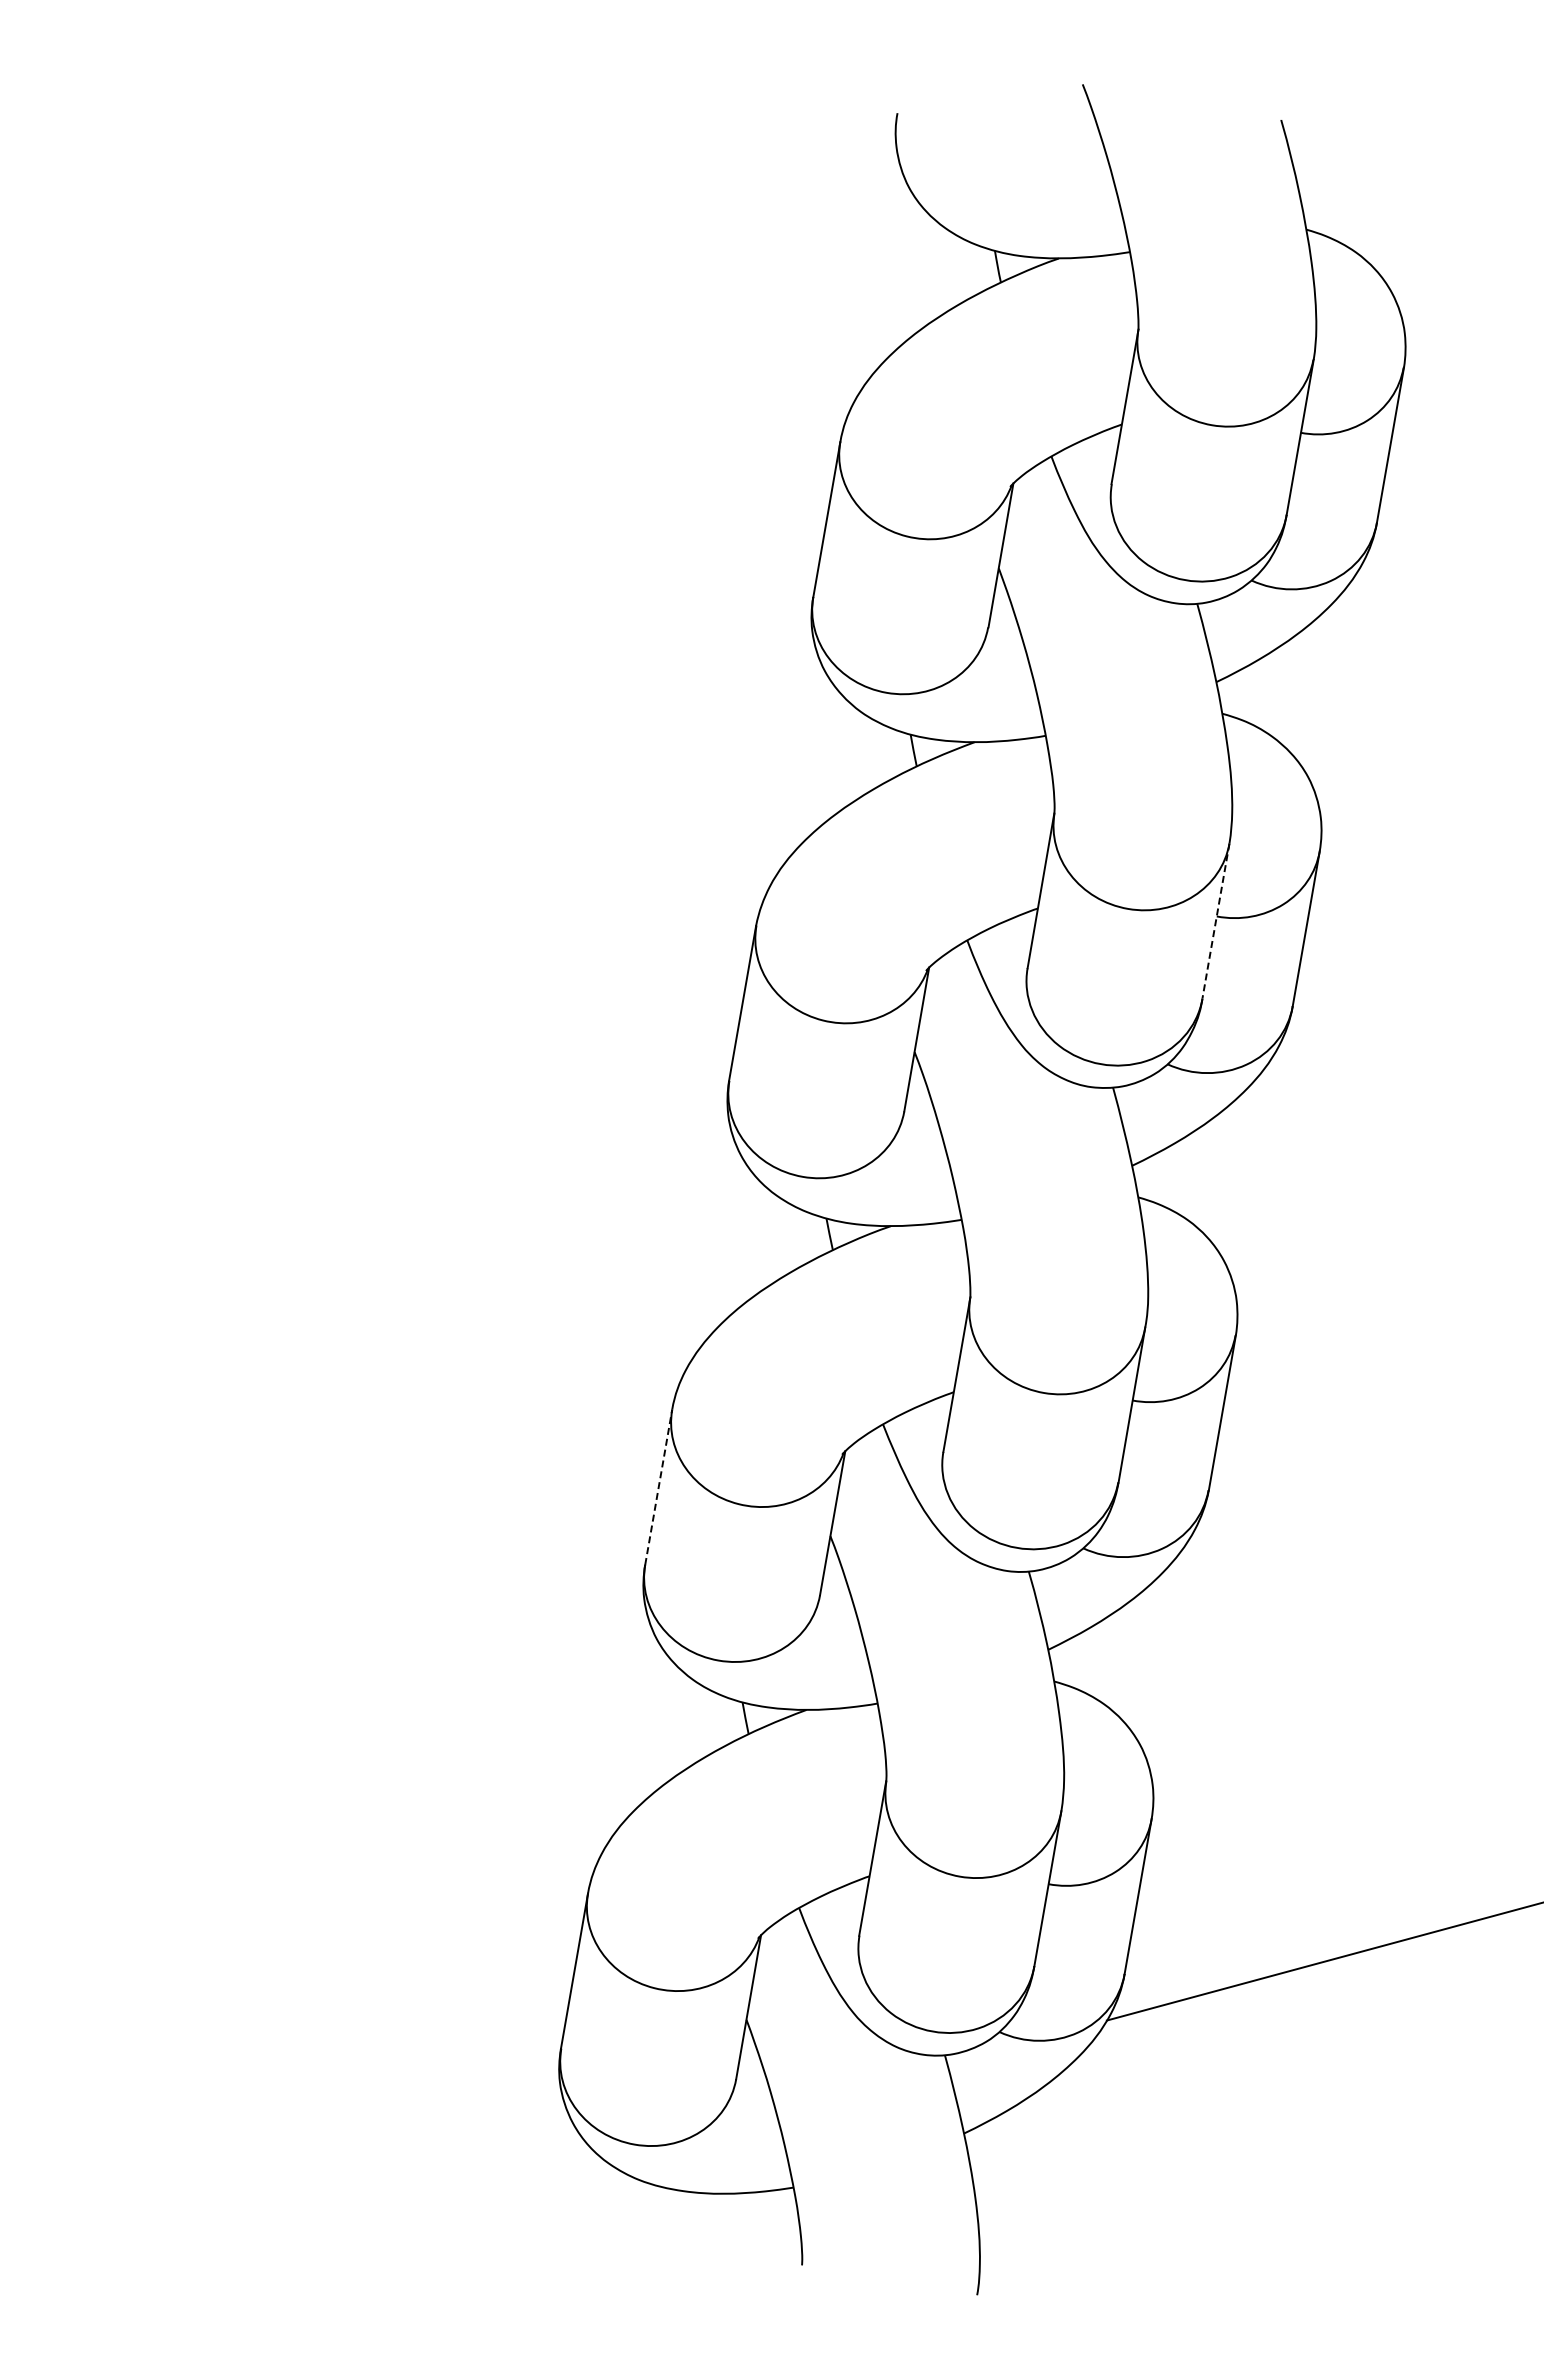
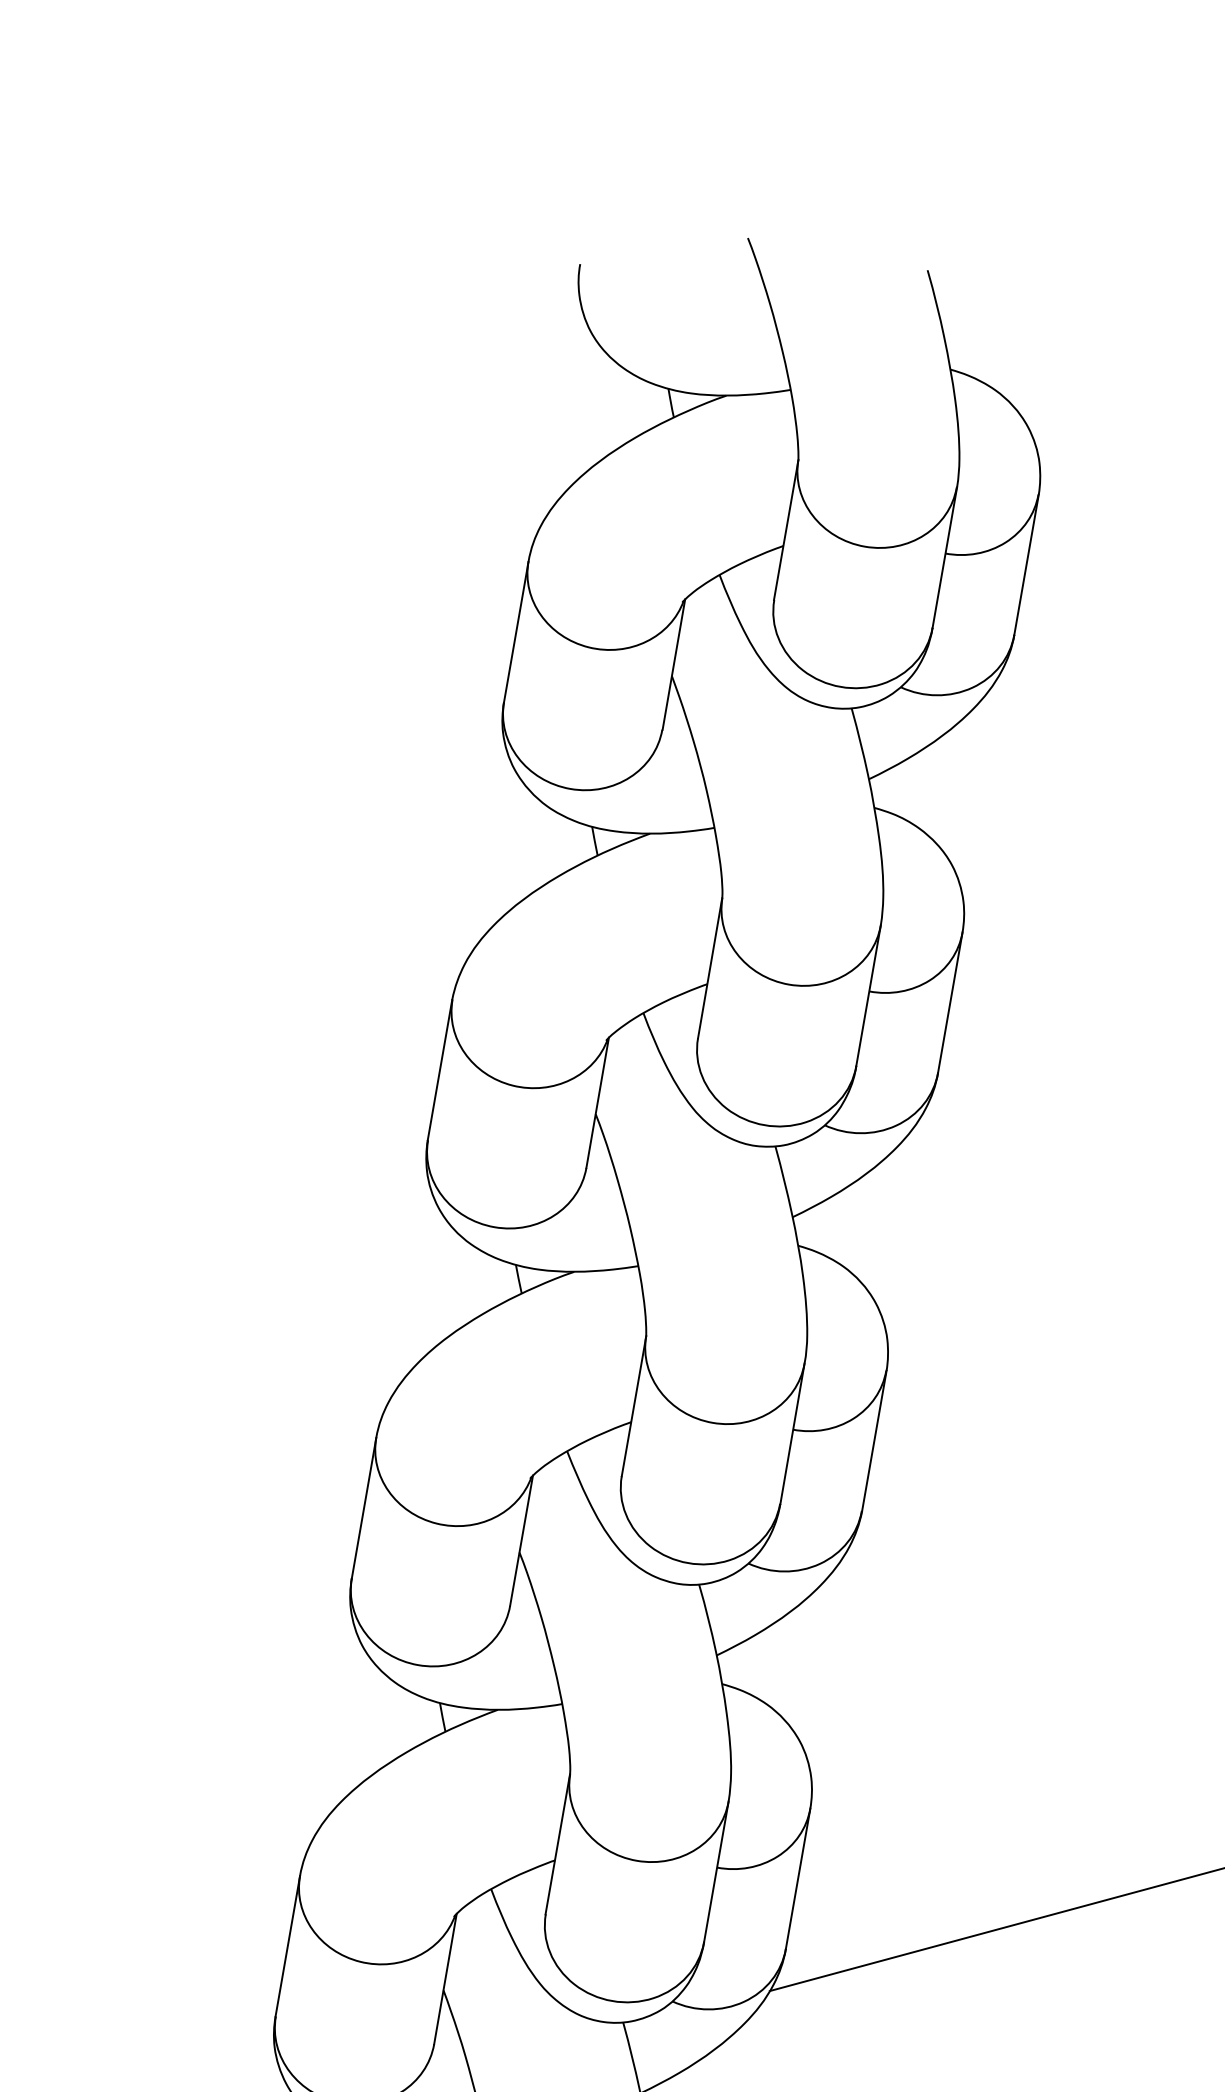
line: (1215, 920) -> (868, 995), dashed -> solid
line: (658, 1487) -> (363, 1508), dashed -> solid

